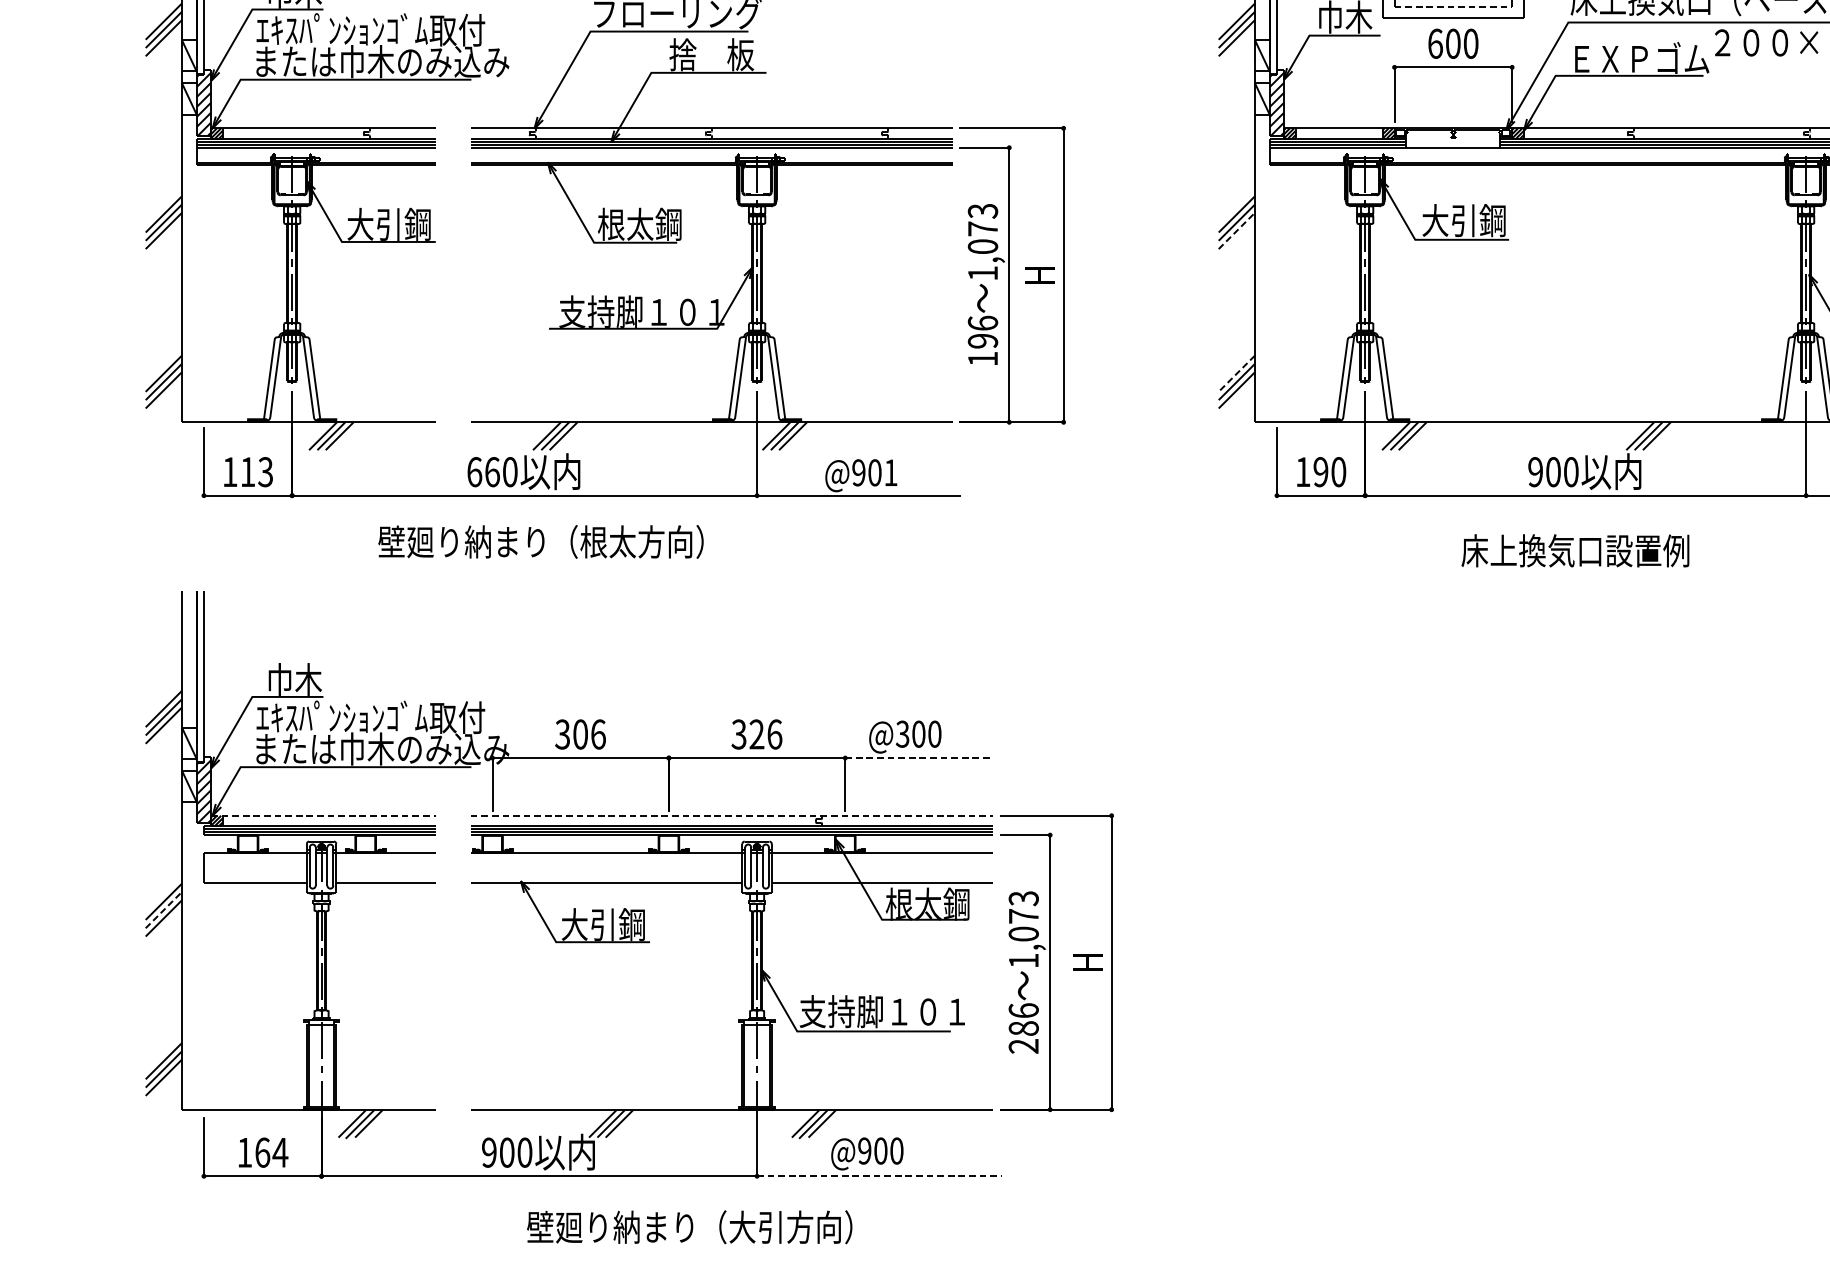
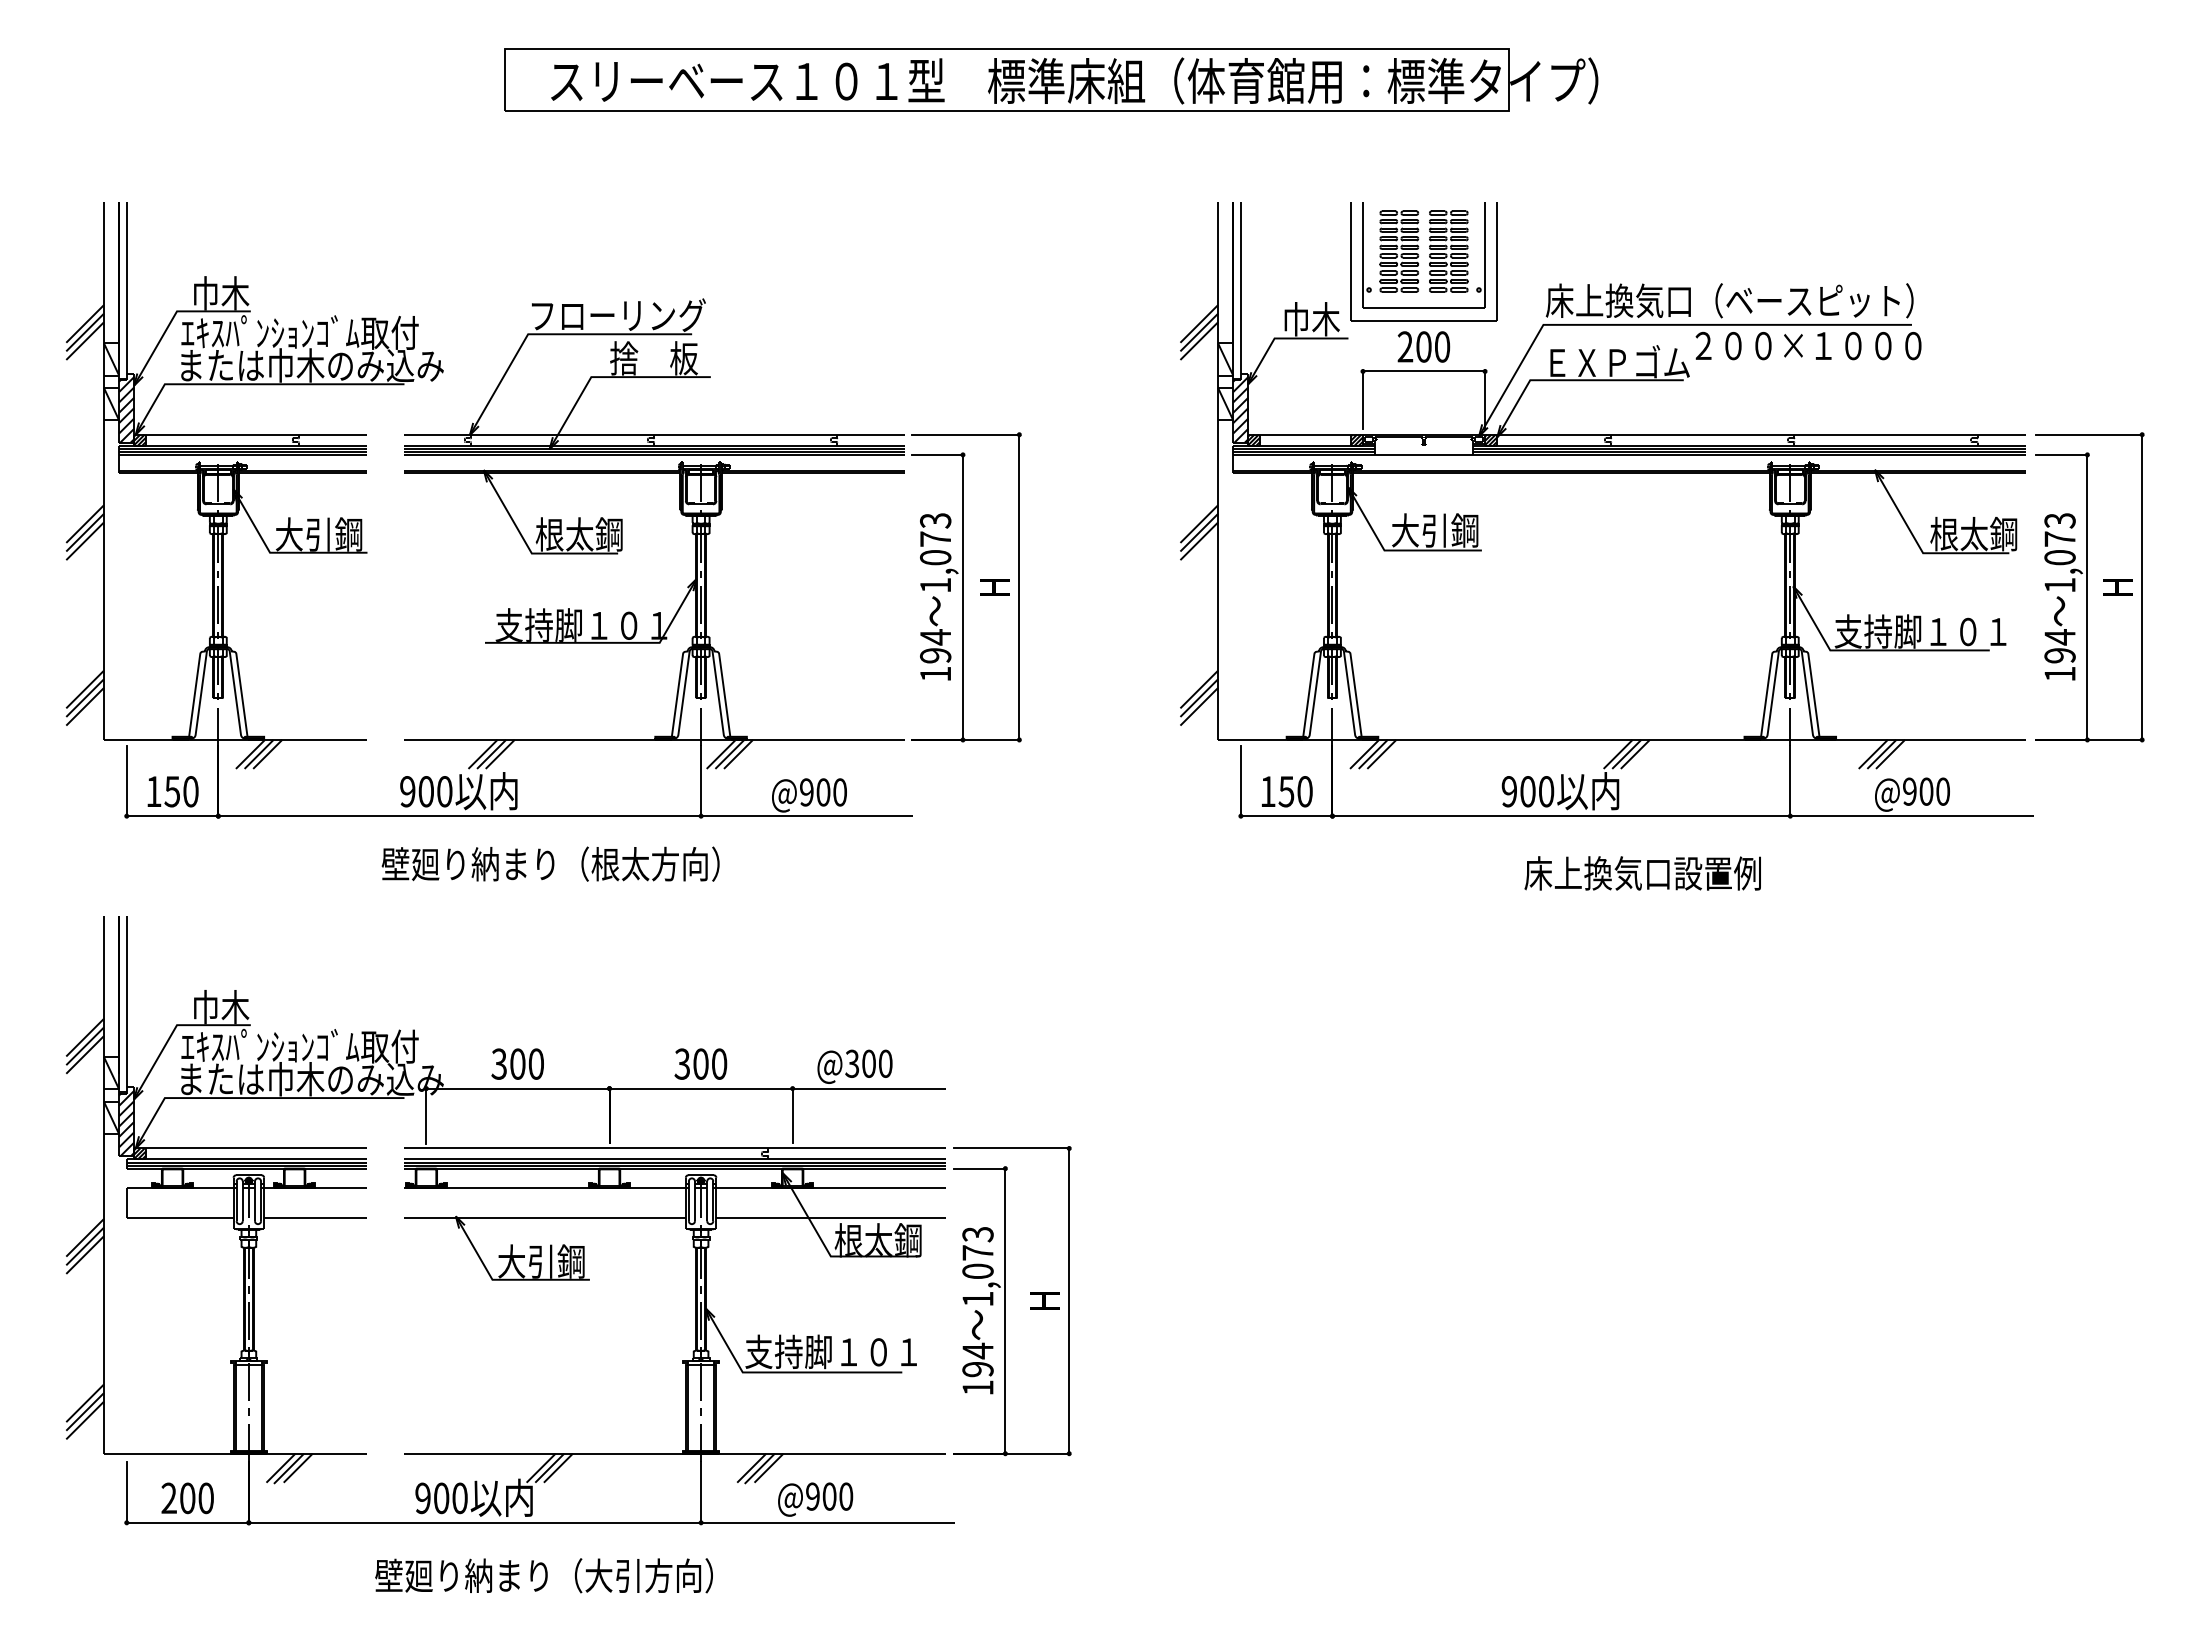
line: (1453, 6) -> (1424, 308), dashed -> solid
text: (1435, 43) -> (1405, 346), 600 -> 200
line: (1237, 231) -> (1199, 541), dashed -> solid
text: (982, 323) -> (935, 637), 196 -> 194
line: (1237, 373) -> (1199, 689), dashed -> solid
text: (256, 471) -> (181, 791), 113 -> 150
text: (483, 471) -> (417, 791), 660 -> 900
text: (1320, 471) -> (1286, 791), 190 -> 150
text: (890, 472) -> (839, 792), @901 -> @900
text: (540, 541) -> (550, 863), moved
text: (1575, 550) -> (1642, 873), moved
text: (598, 733) -> (536, 1063), 306 -> 300
text: (766, 733) -> (710, 1063), 326 -> 300
line: (919, 757) -> (869, 1088), dashed -> solid
line: (323, 815) -> (250, 1148), dashed -> solid
line: (731, 815) -> (674, 1148), dashed -> solid
line: (164, 910) -> (85, 1246), dashed -> solid
text: (1023, 1027) -> (977, 1368), 286 -> 194
text: (262, 1152) -> (187, 1498), 164 -> 200
line: (879, 1175) -> (828, 1522), dashed -> solid
text: (689, 1226) -> (543, 1575), moved

